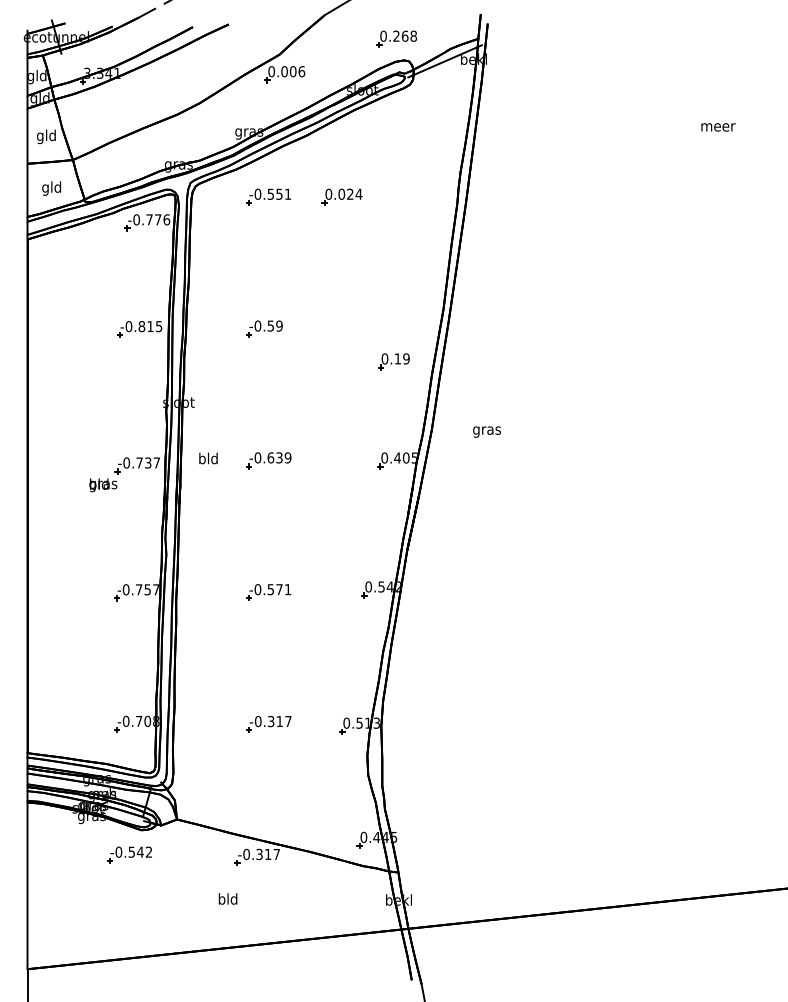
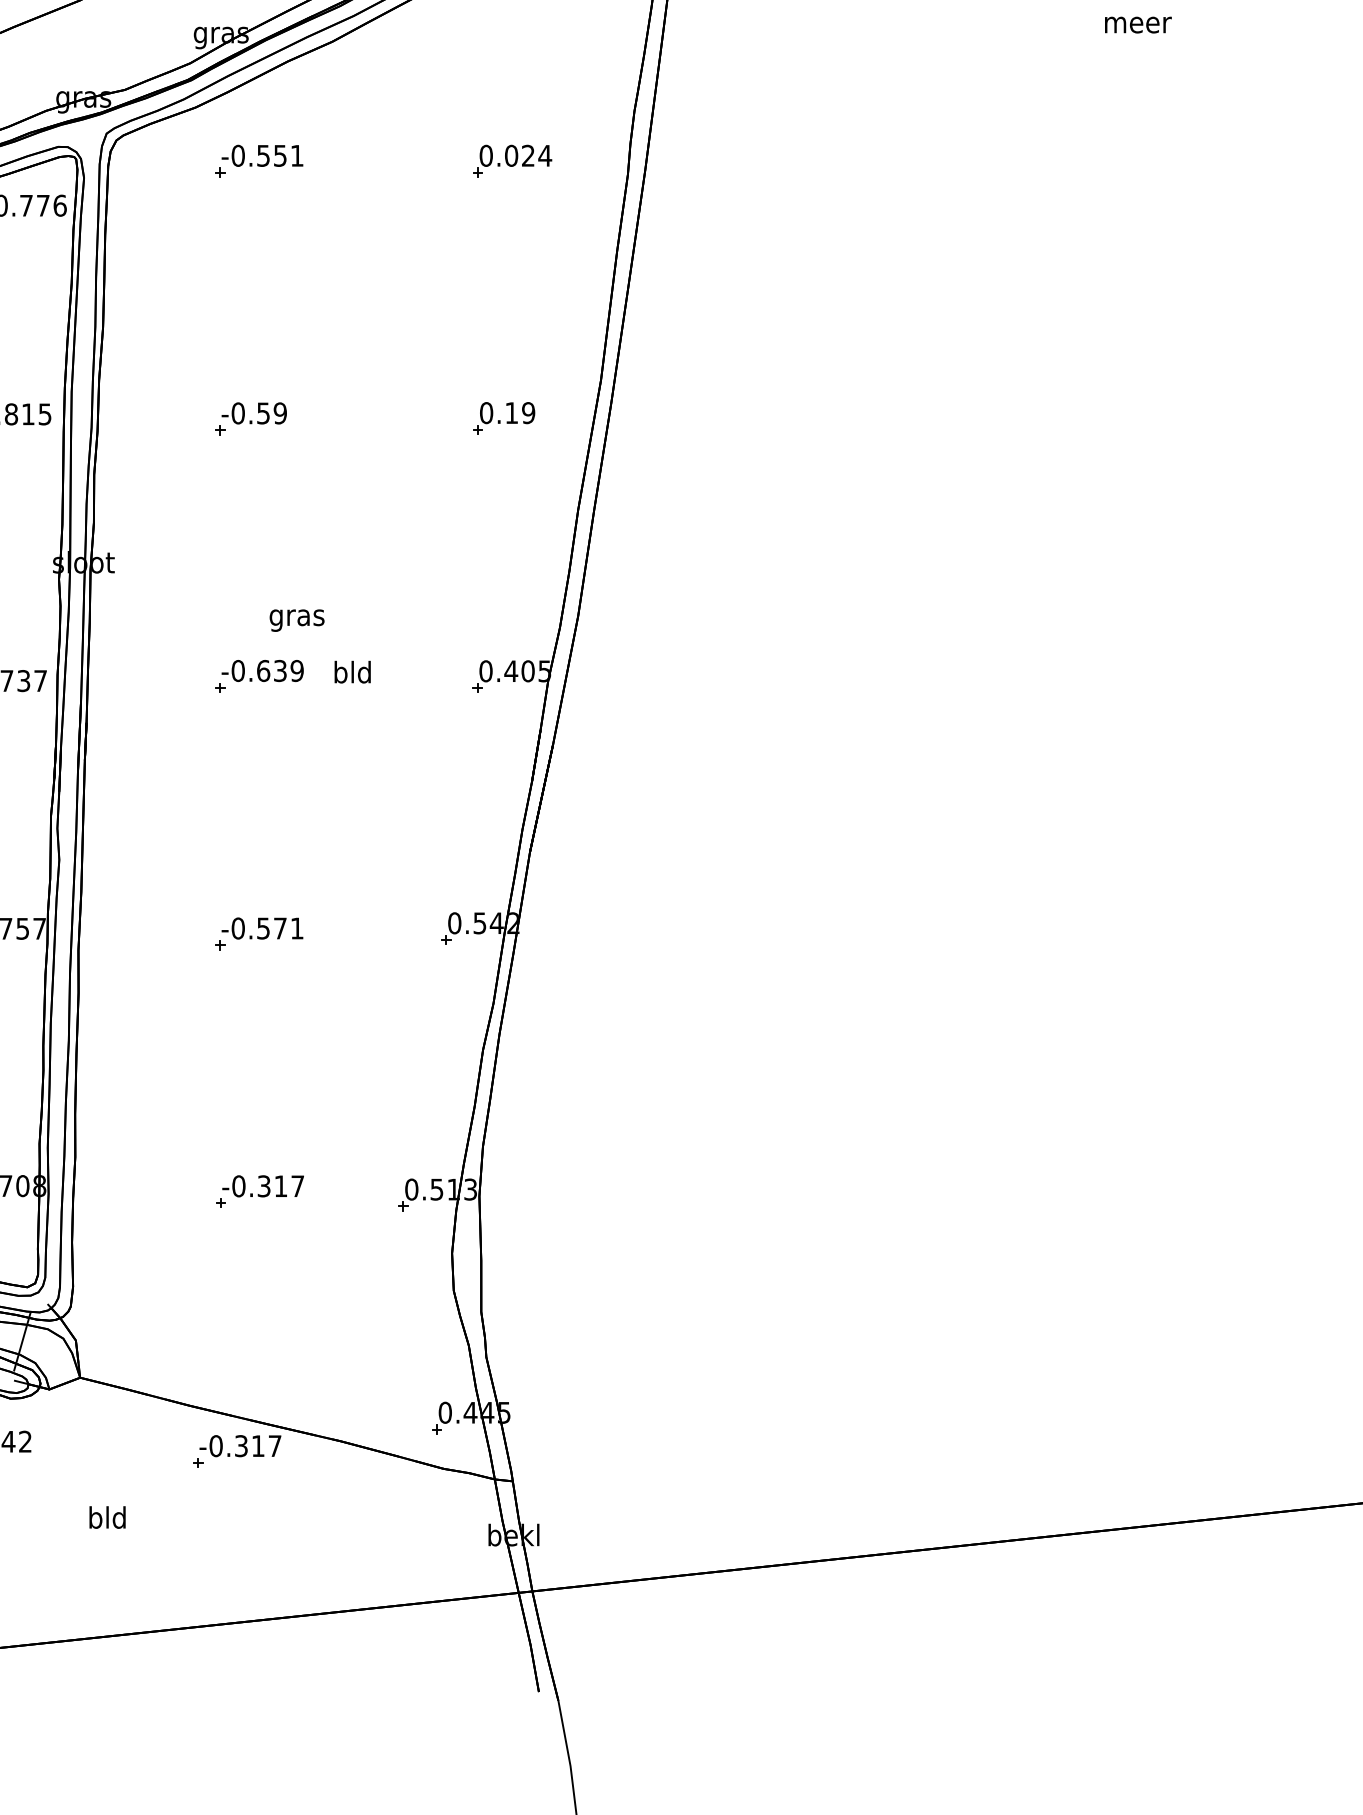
part: (341, 196) -> (511, 160), moved
part: (393, 361) -> (503, 418), moved
text: (486, 431) -> (296, 619), moved
text: (208, 458) -> (352, 672), moved
text: (227, 898) -> (106, 1516), moved

